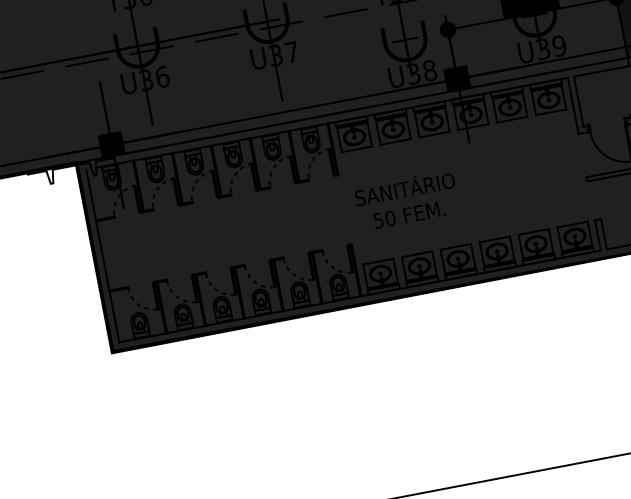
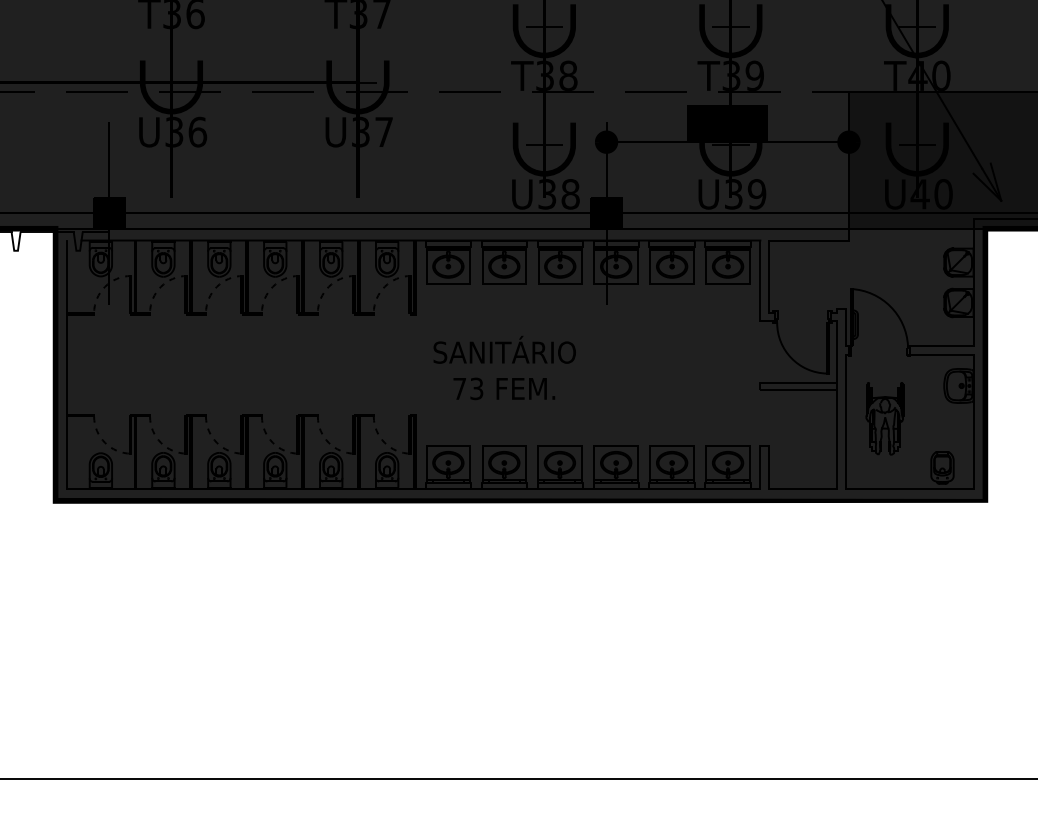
text: (384, 219) -> (468, 388), 50 -> 73

